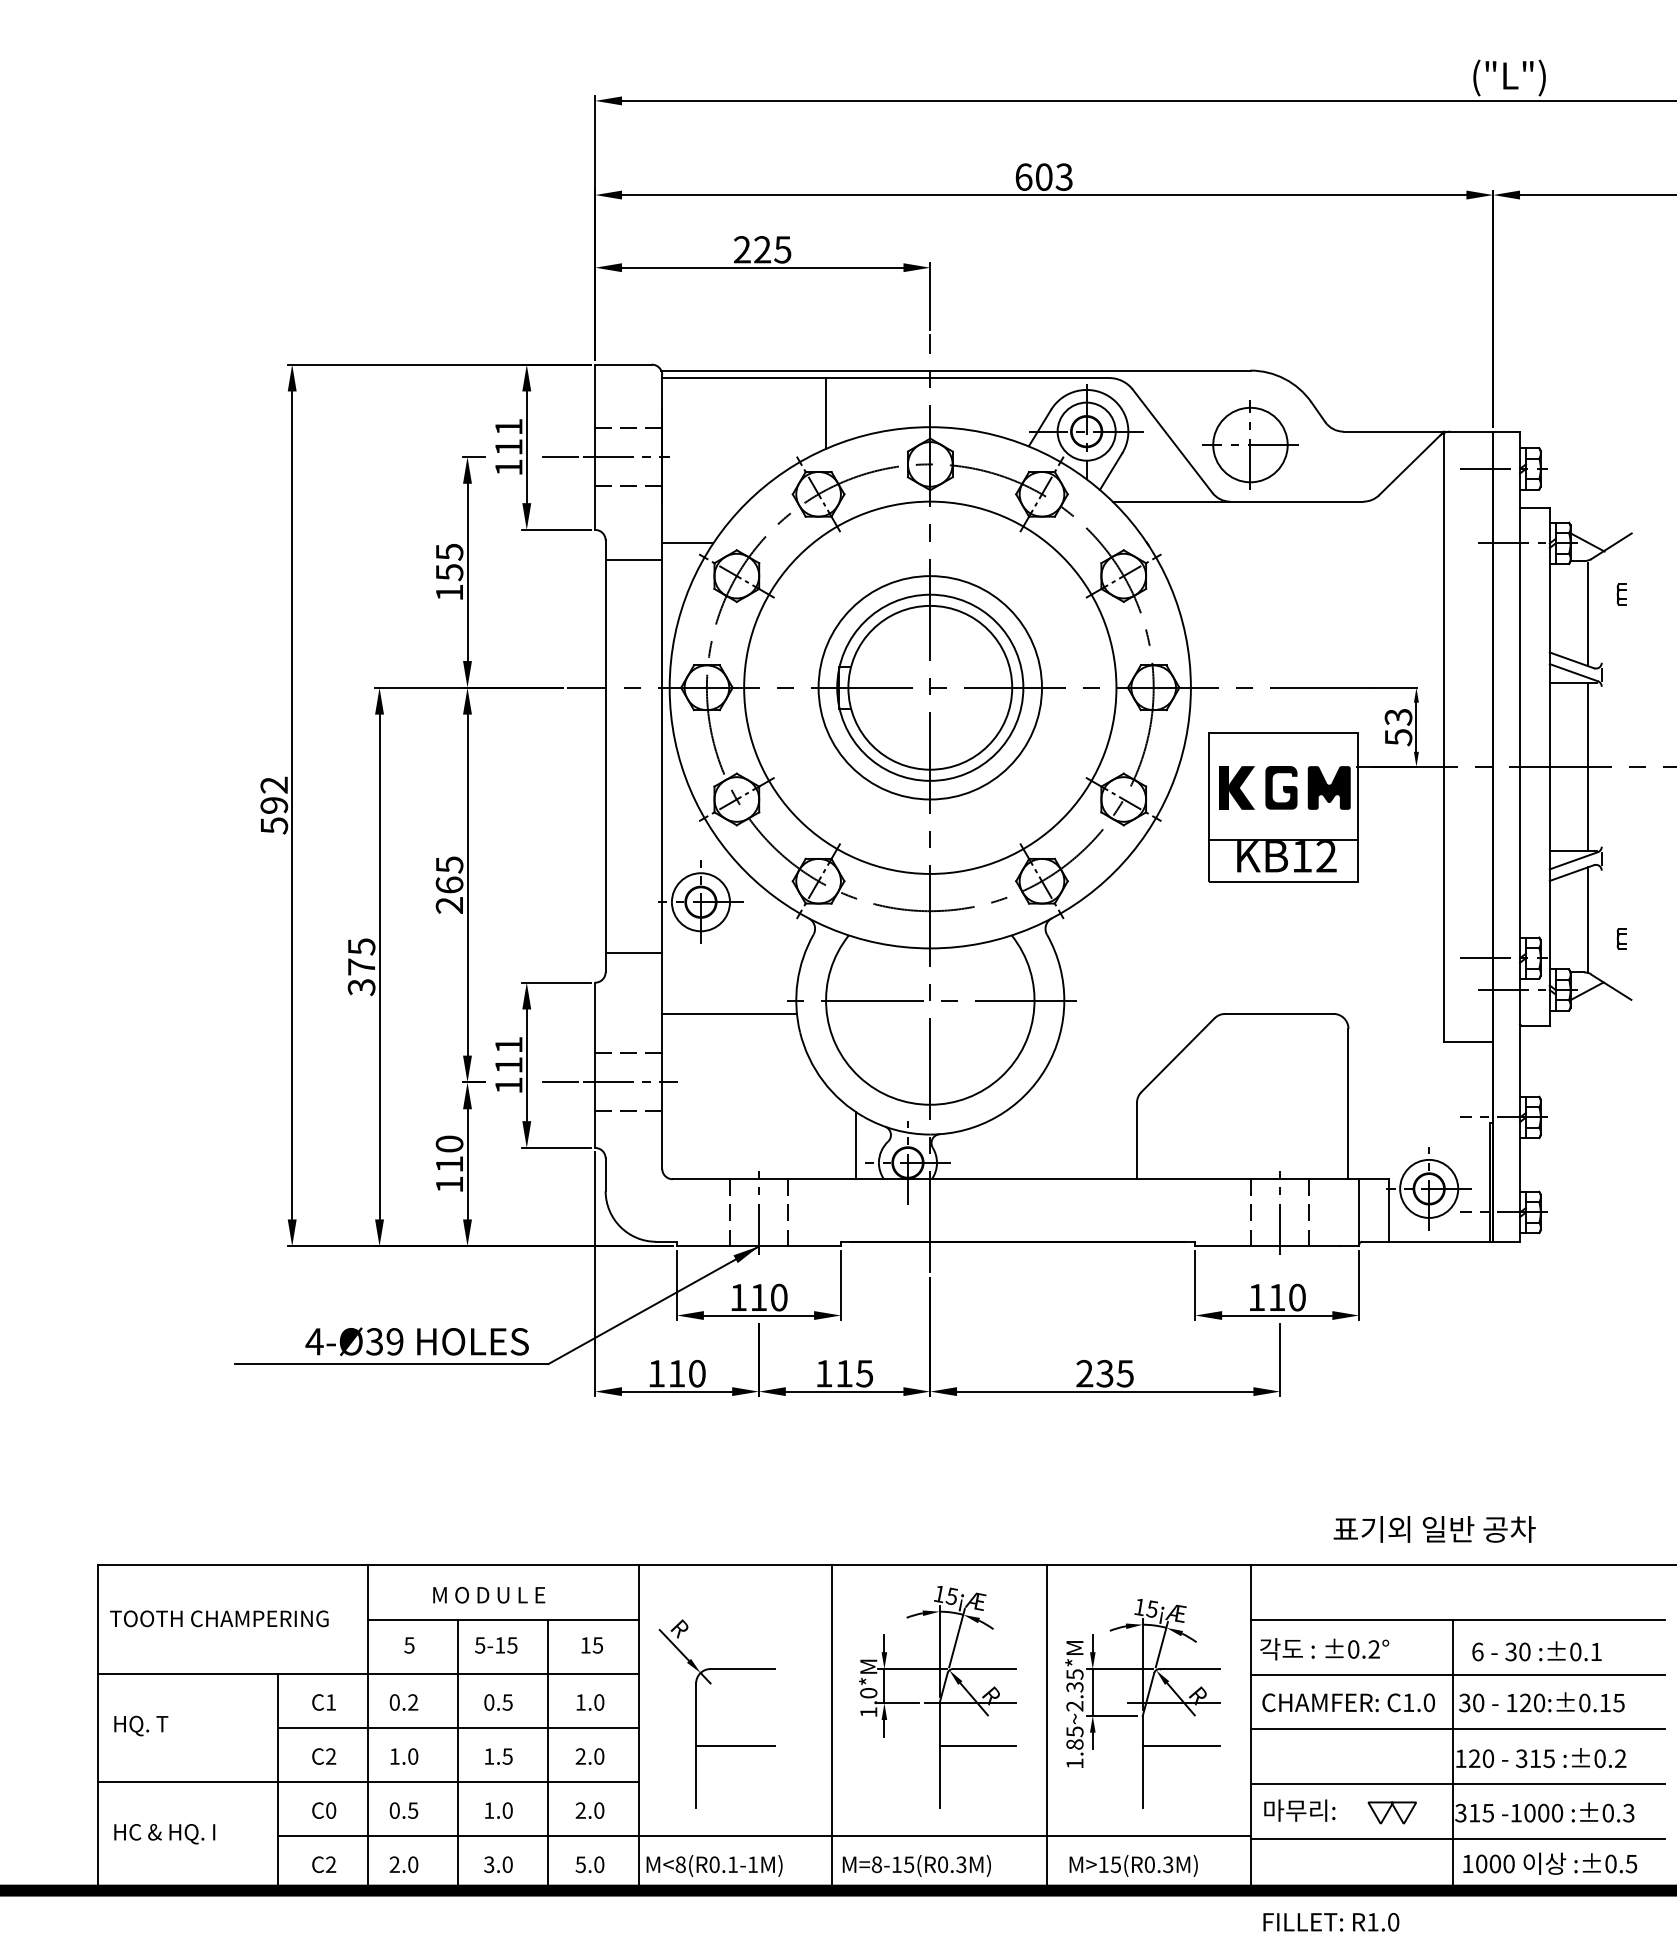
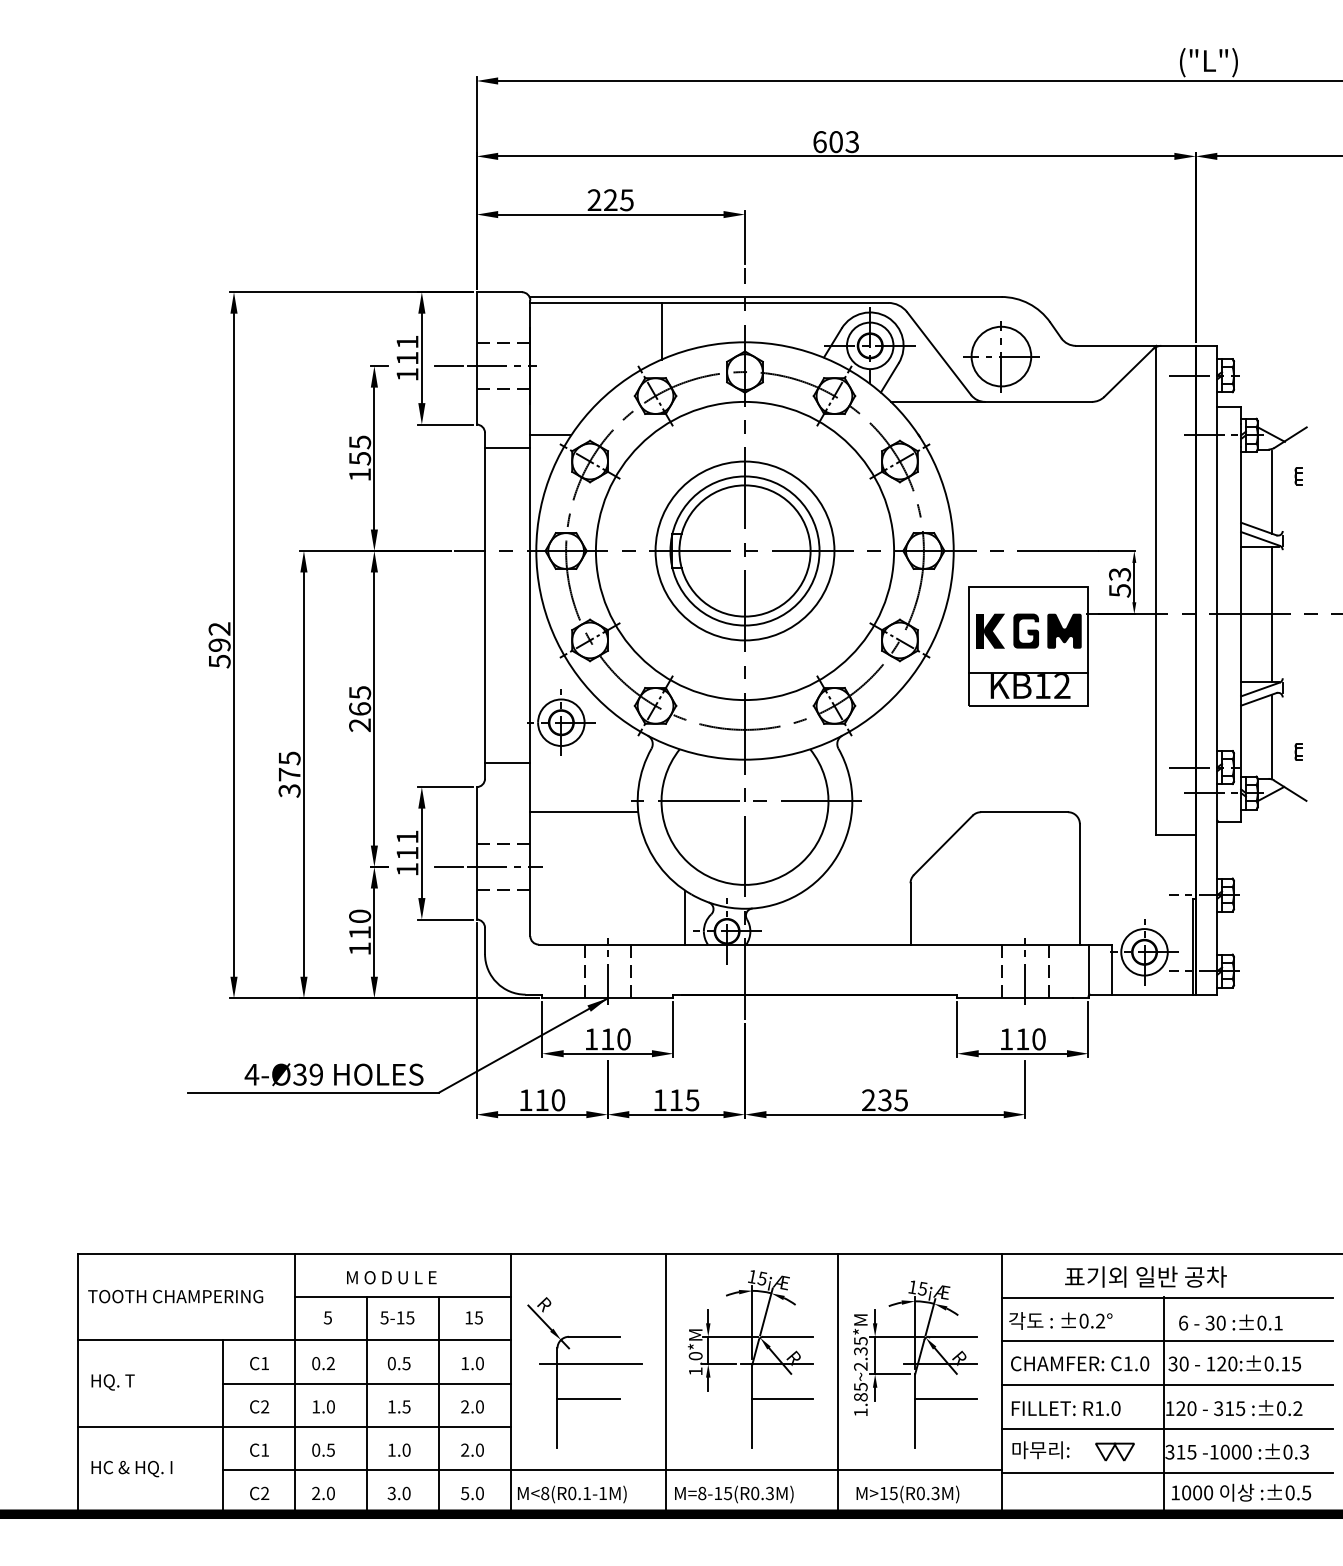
text: (1434, 1528) -> (1145, 1276), moved
line: (738, 1703) -> (591, 1364), added
text: (331, 1809) -> (265, 1449), C0 -> C1
text: (1330, 1922) -> (1065, 1408), moved

